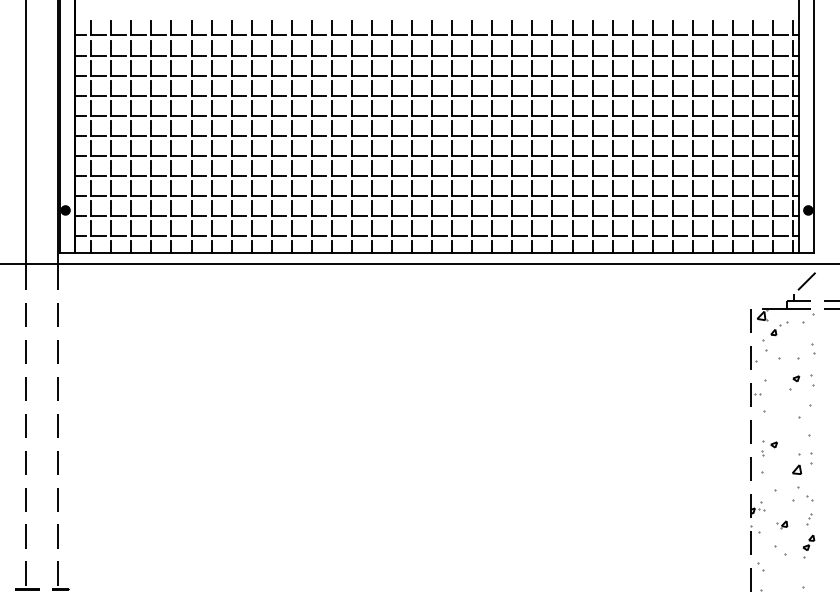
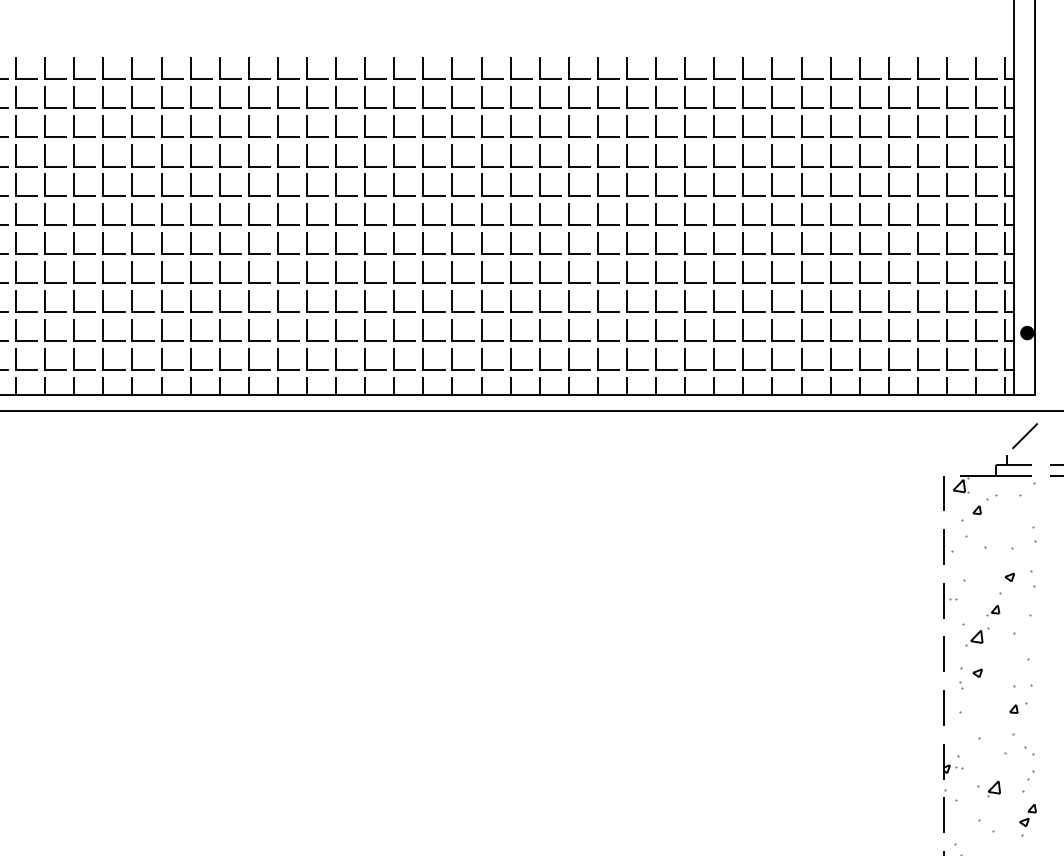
part: (777, 411) -> (982, 624), added
part: (802, 469) -> (1018, 708), size x0.62
part: (809, 519) -> (1029, 781), size x1.43
part: (781, 524) -> (988, 788), size x1.43

